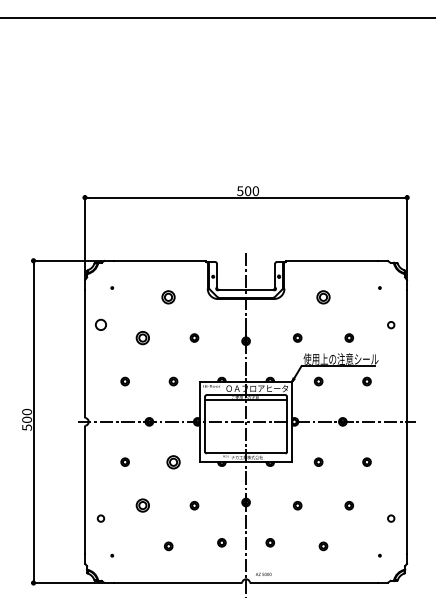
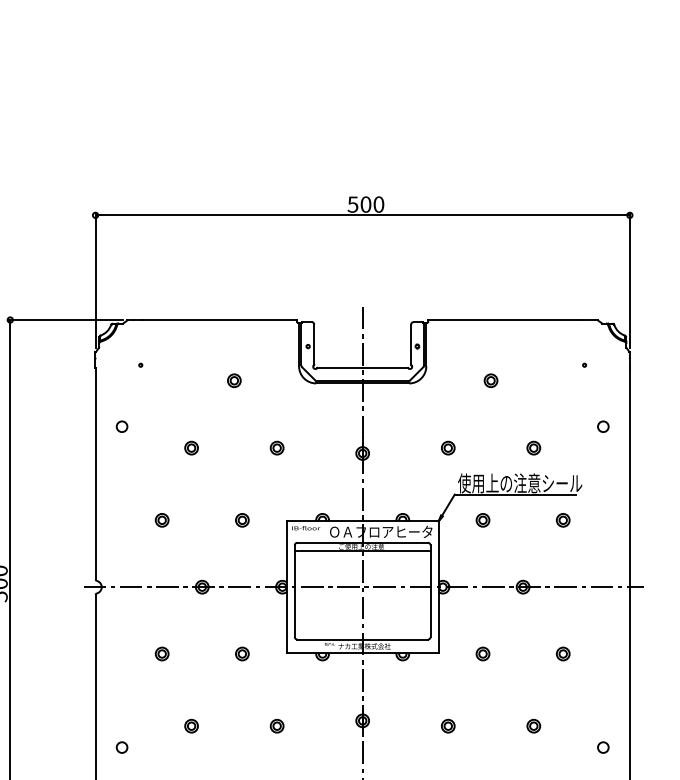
part: (168, 297) -> (234, 380), size x0.62
part: (323, 297) -> (491, 380), size x0.62
circle: (100, 325) -> (121, 427), size x0.62
part: (142, 337) -> (190, 447), size x0.62
part: (173, 461) -> (242, 652), size x0.62
part: (142, 505) -> (190, 725), size x0.62

